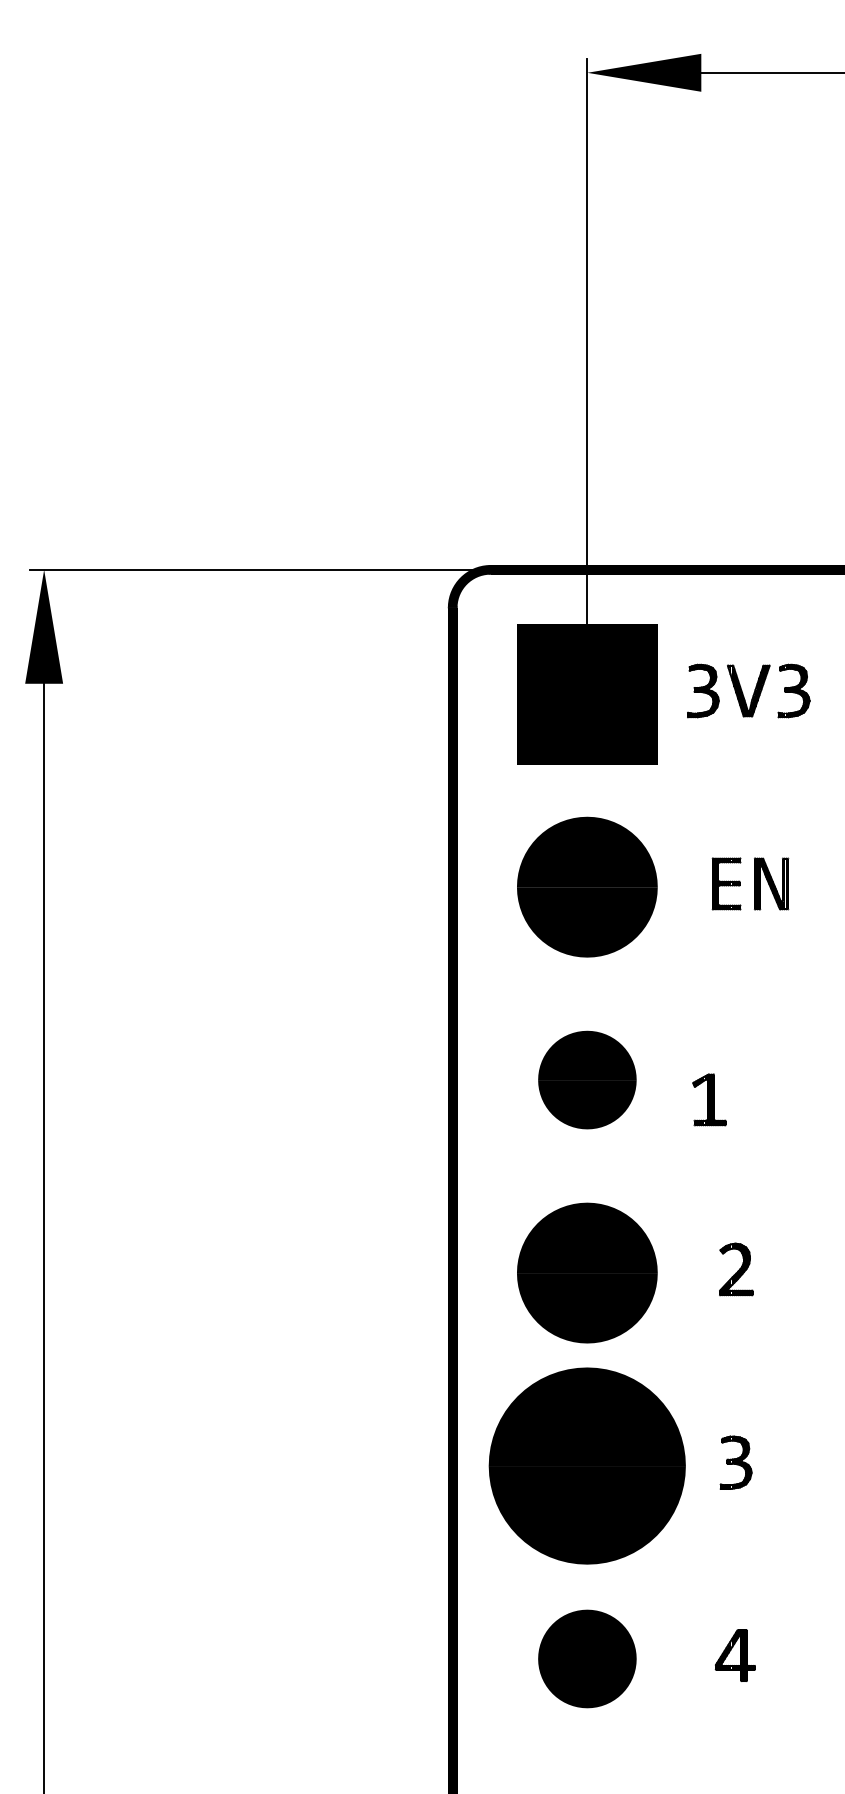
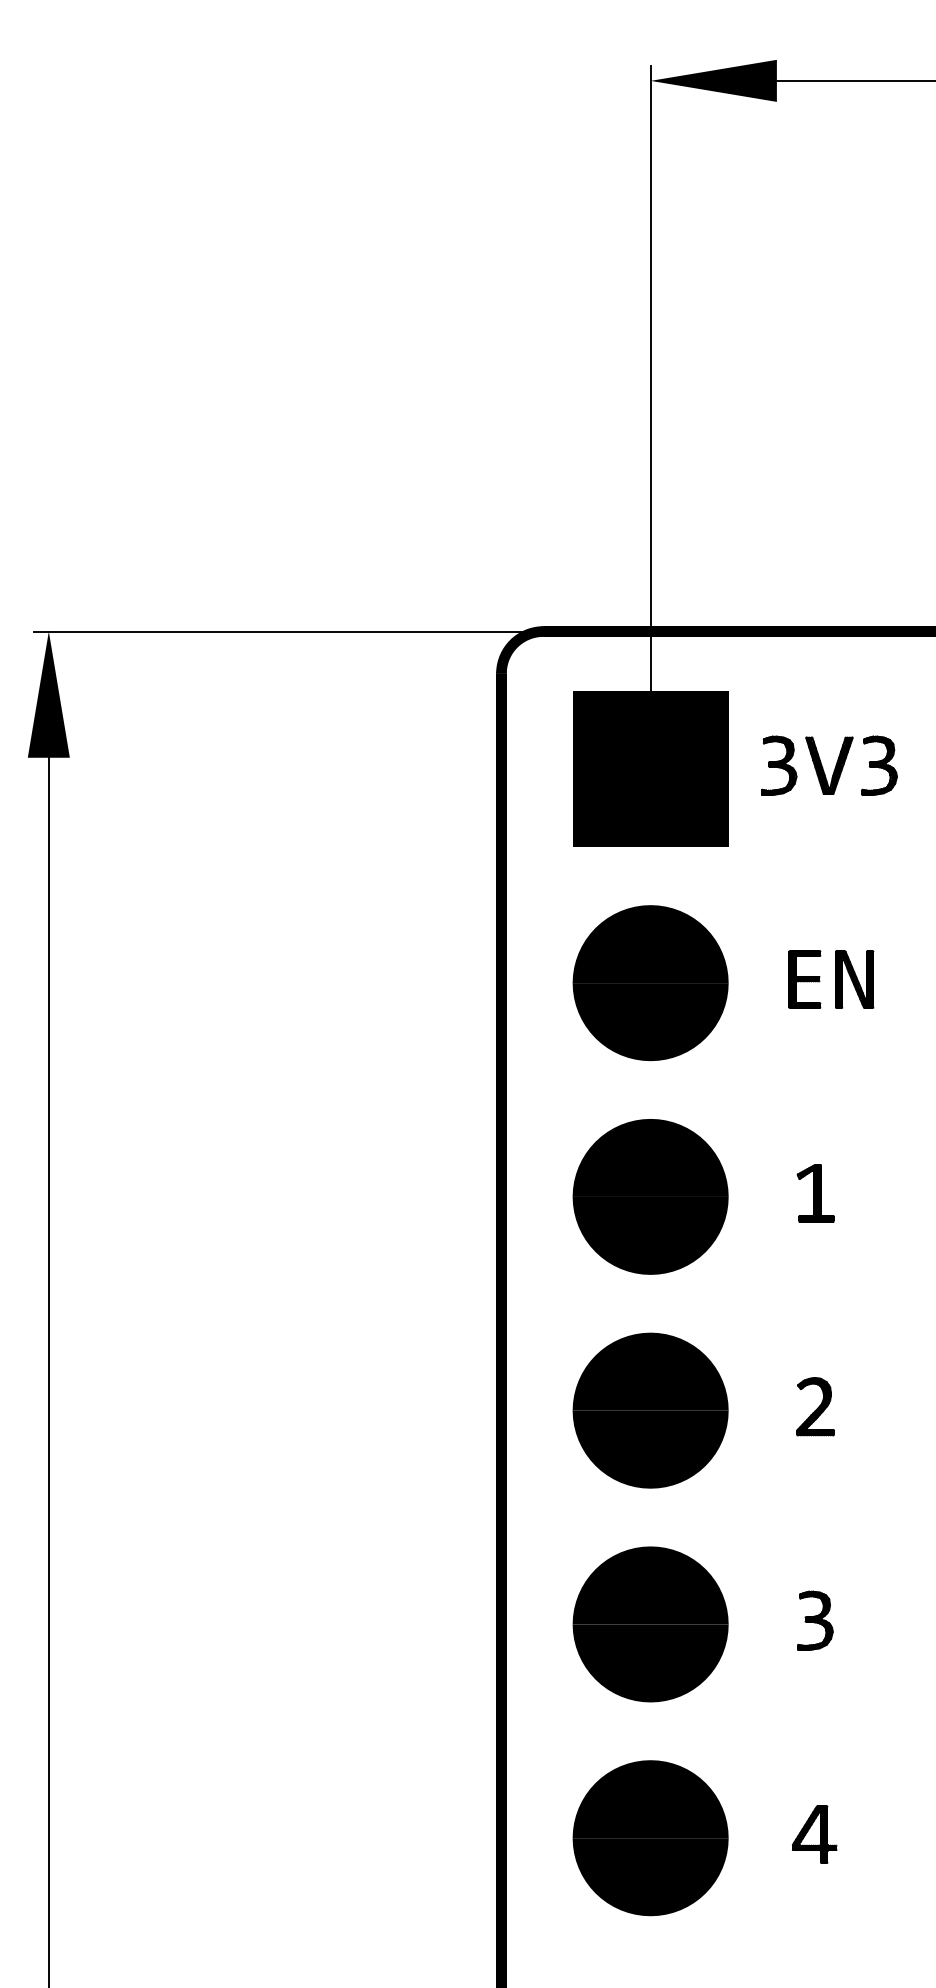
part: (587, 1079) -> (650, 1196), size x1.43
part: (709, 1099) -> (815, 1192), moved
part: (587, 1465) -> (650, 1623), size x0.71
part: (587, 1658) -> (650, 1837), size x1.43

